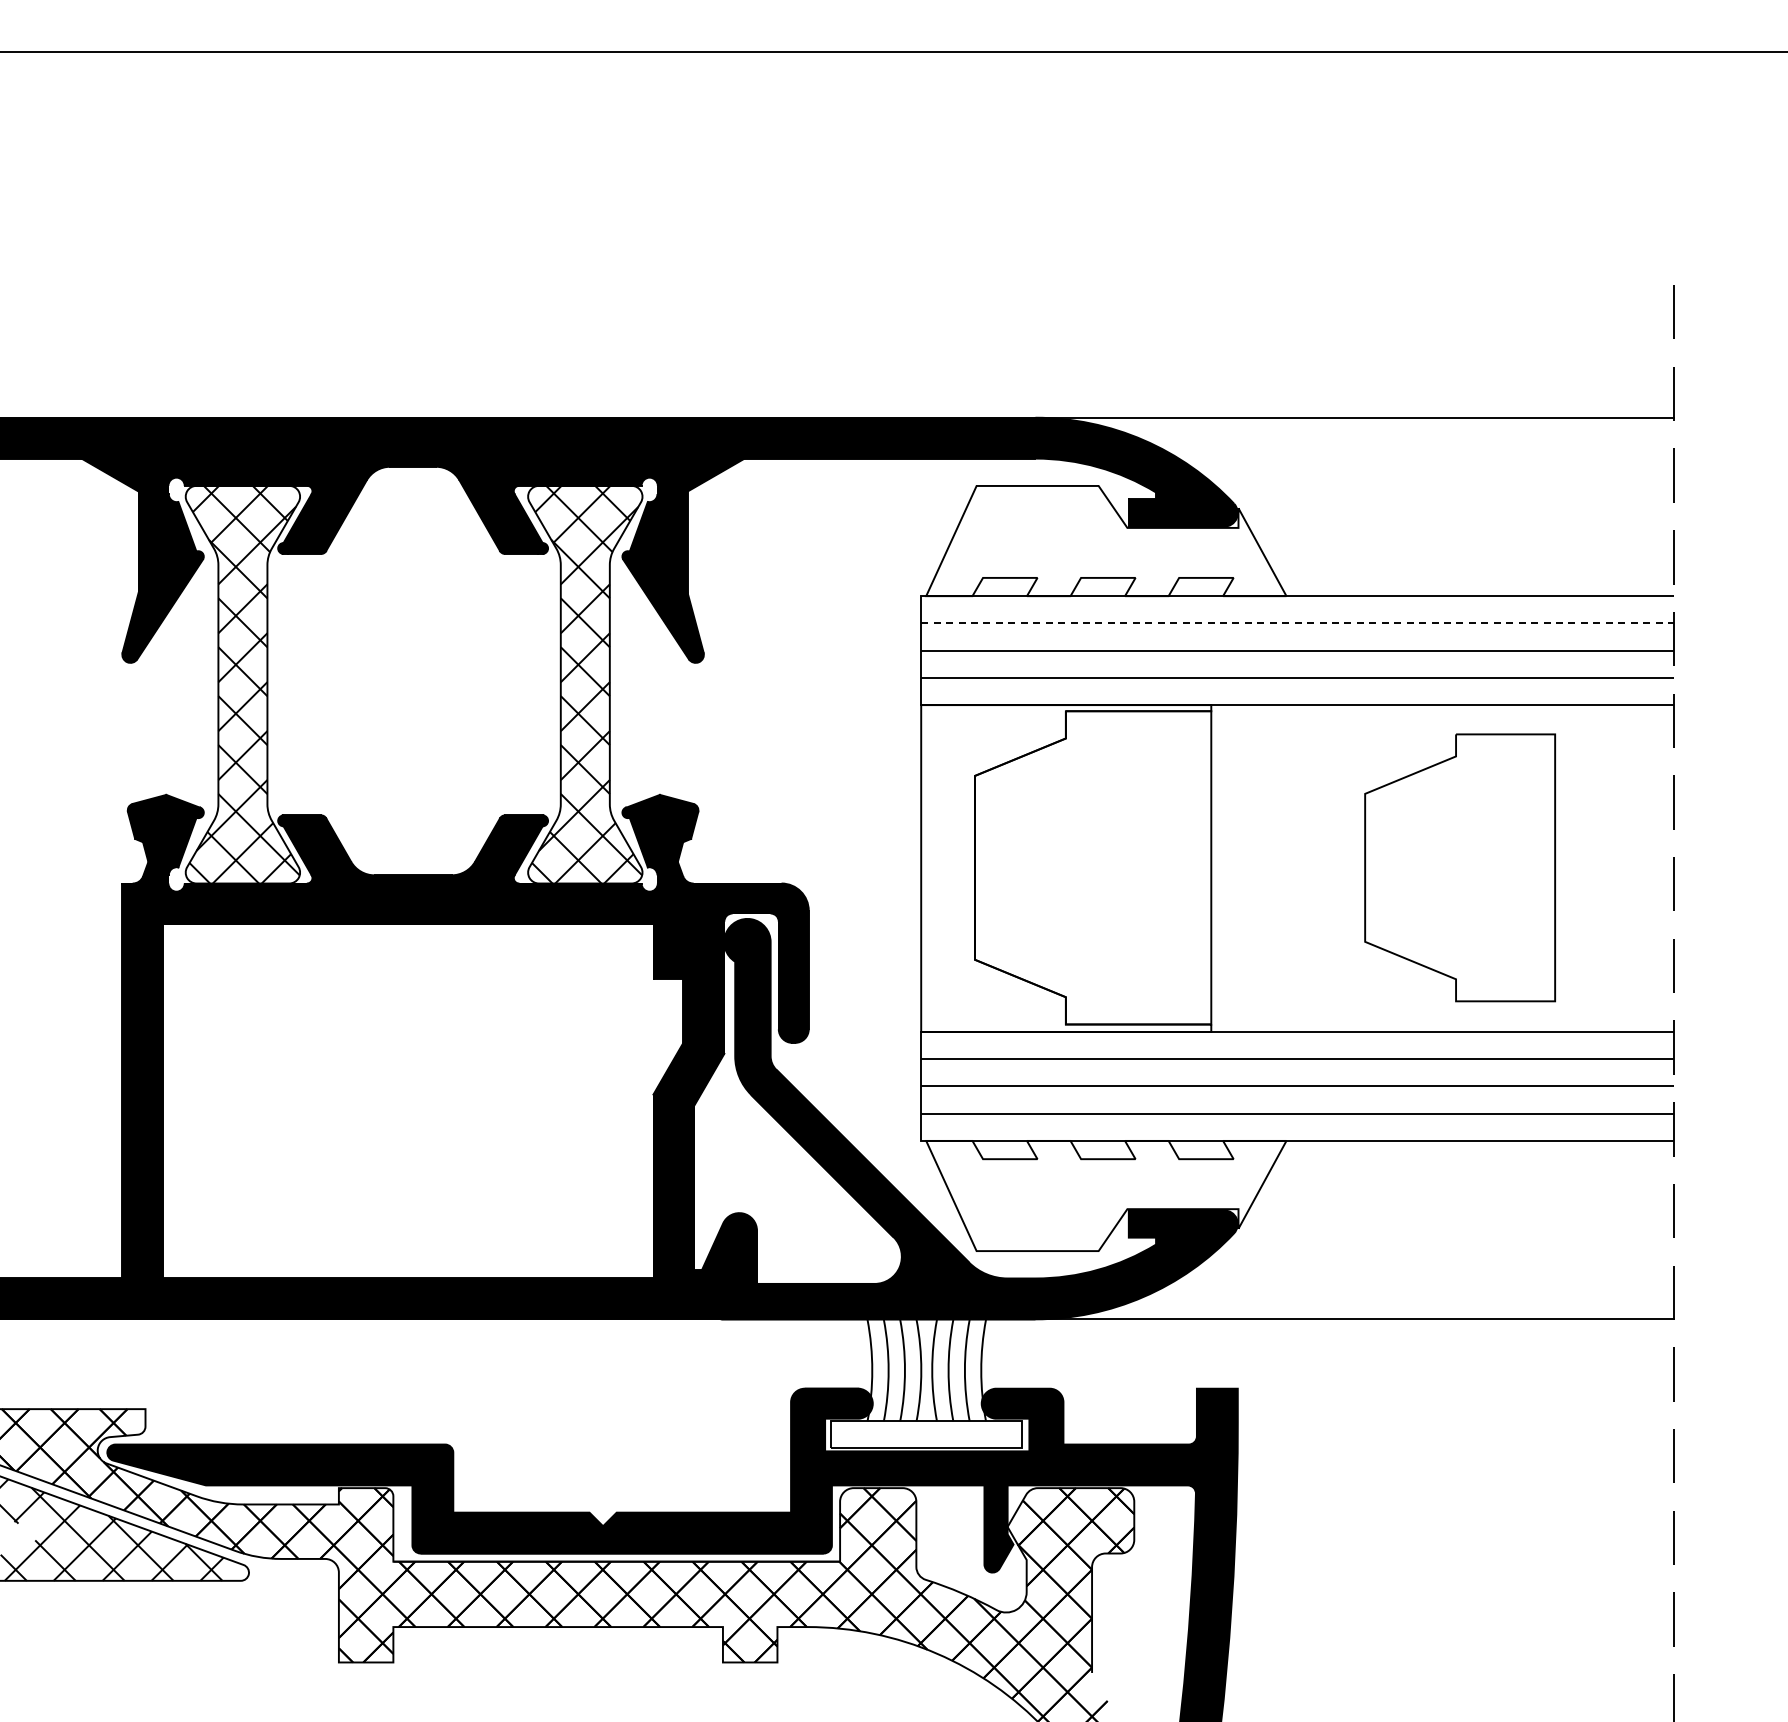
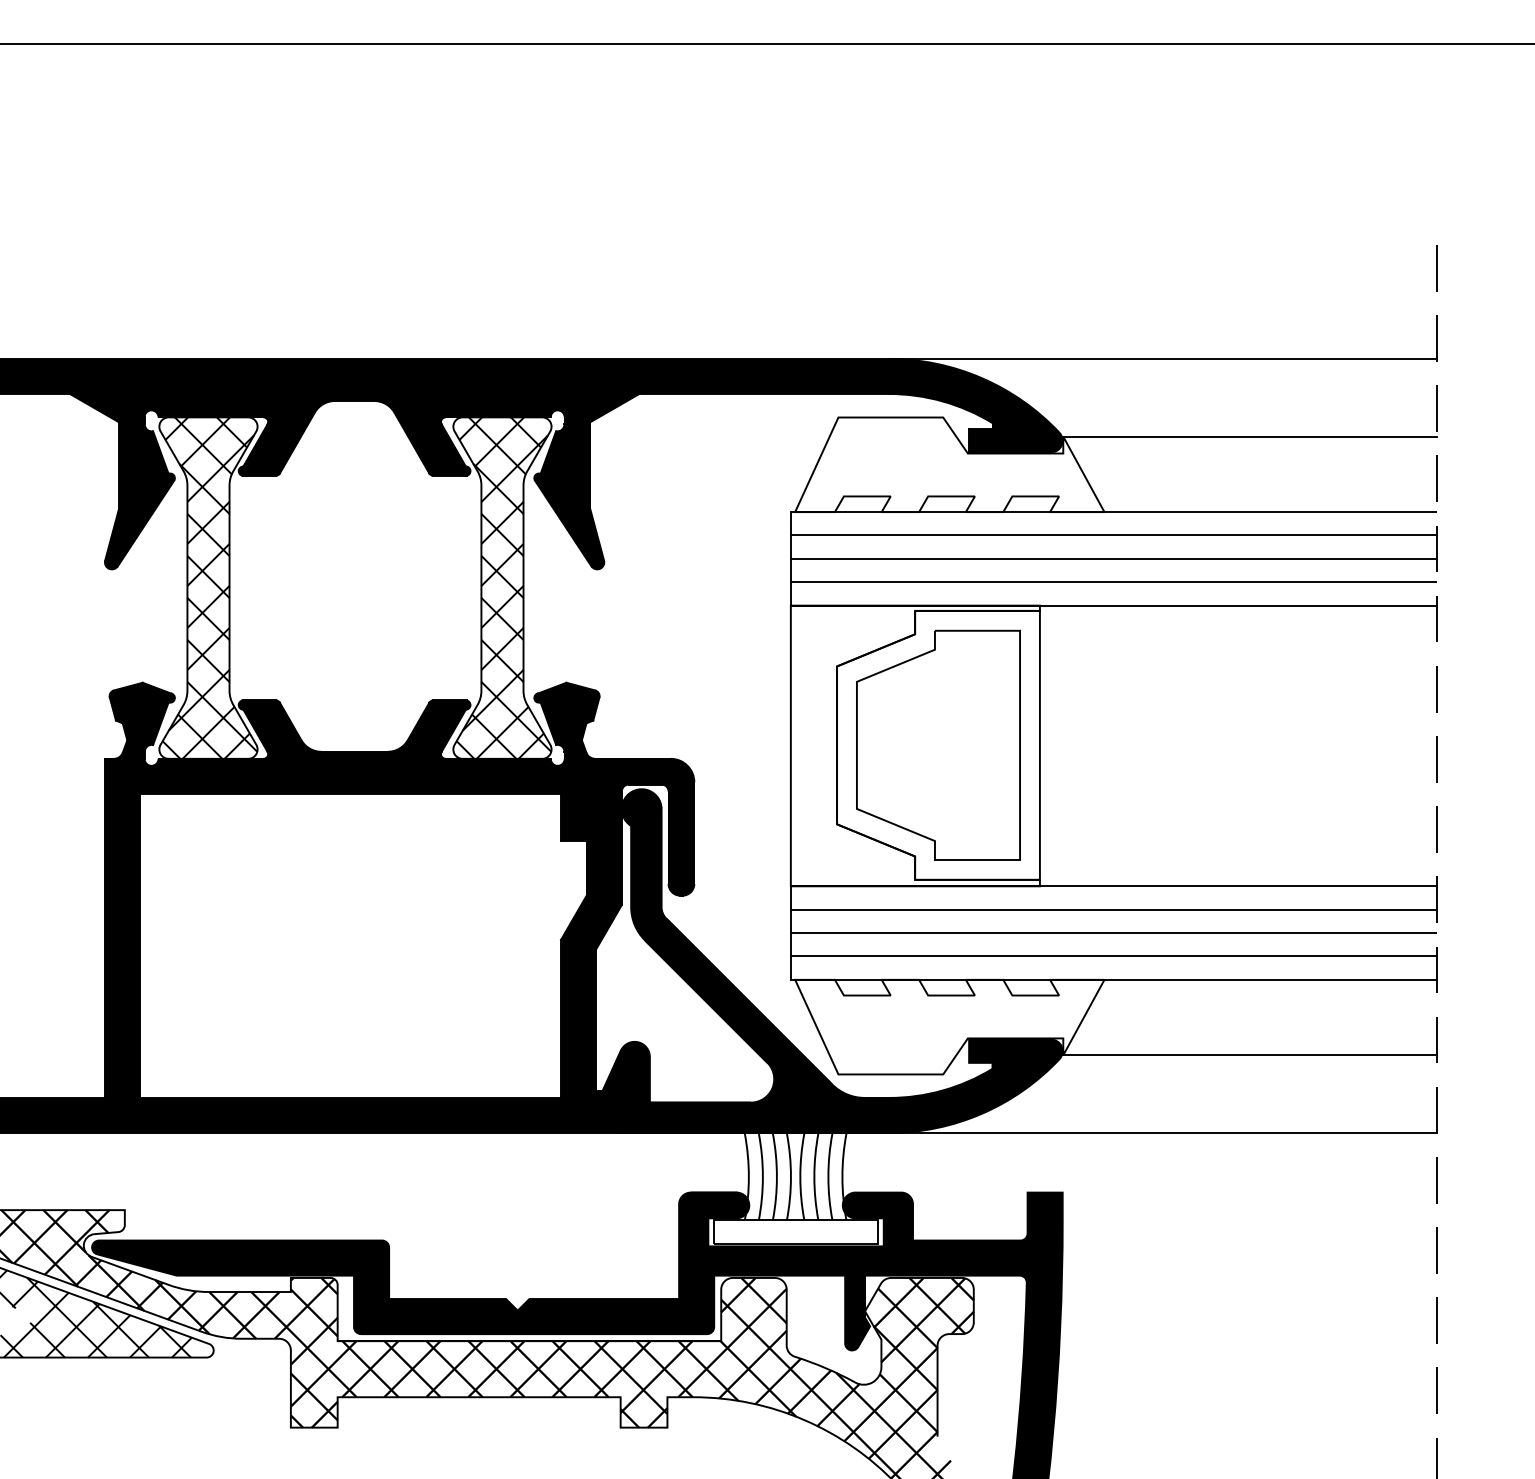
line: (1455, 508) -> (1249, 436), added
line: (1297, 623) -> (1113, 535), dashed -> solid
part: (1459, 867) -> (937, 745), moved
line: (1455, 1228) -> (1249, 1055), added

